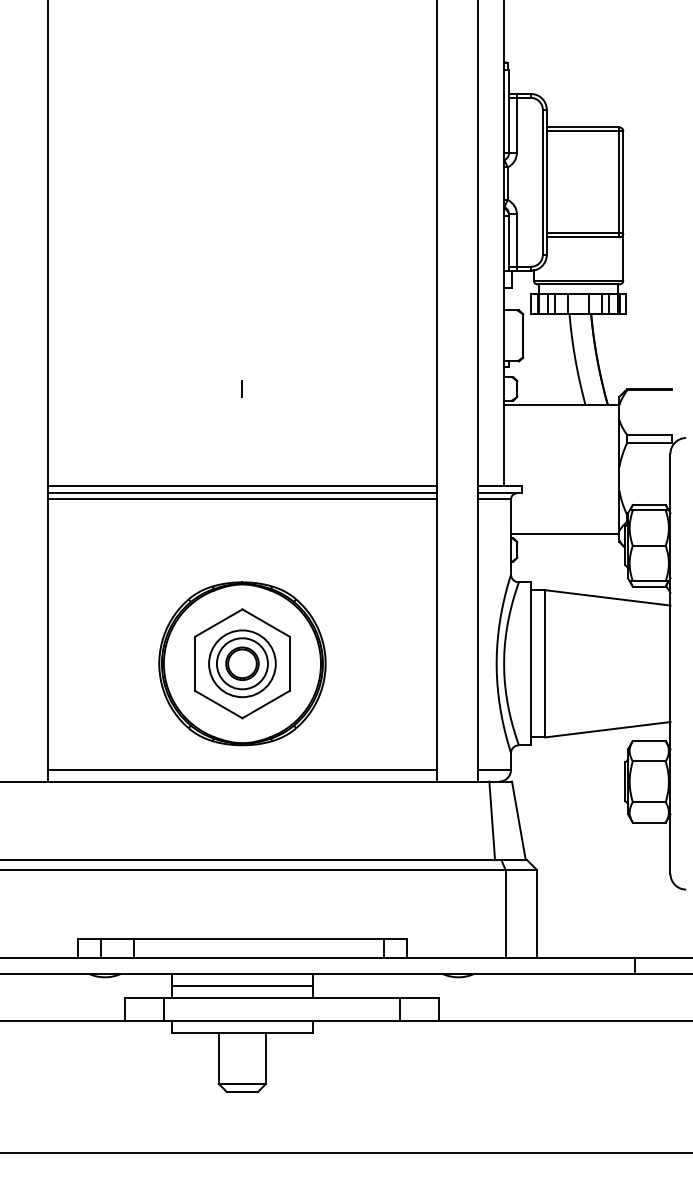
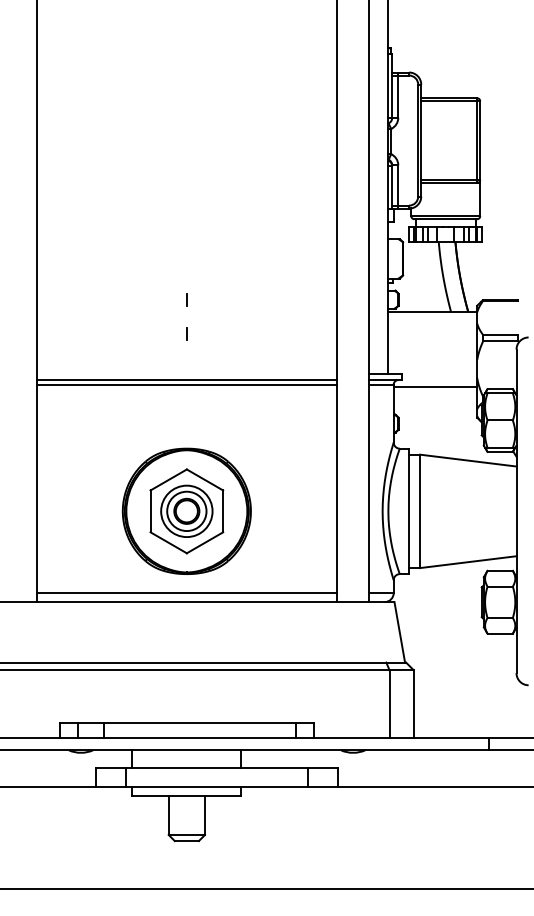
line: (241, 432) -> (186, 333), added
line: (241, 486) -> (186, 374), removed
line: (565, 534) -> (435, 386), moved
line: (492, 821) -> (379, 632), removed
line: (241, 985) -> (186, 759), removed

